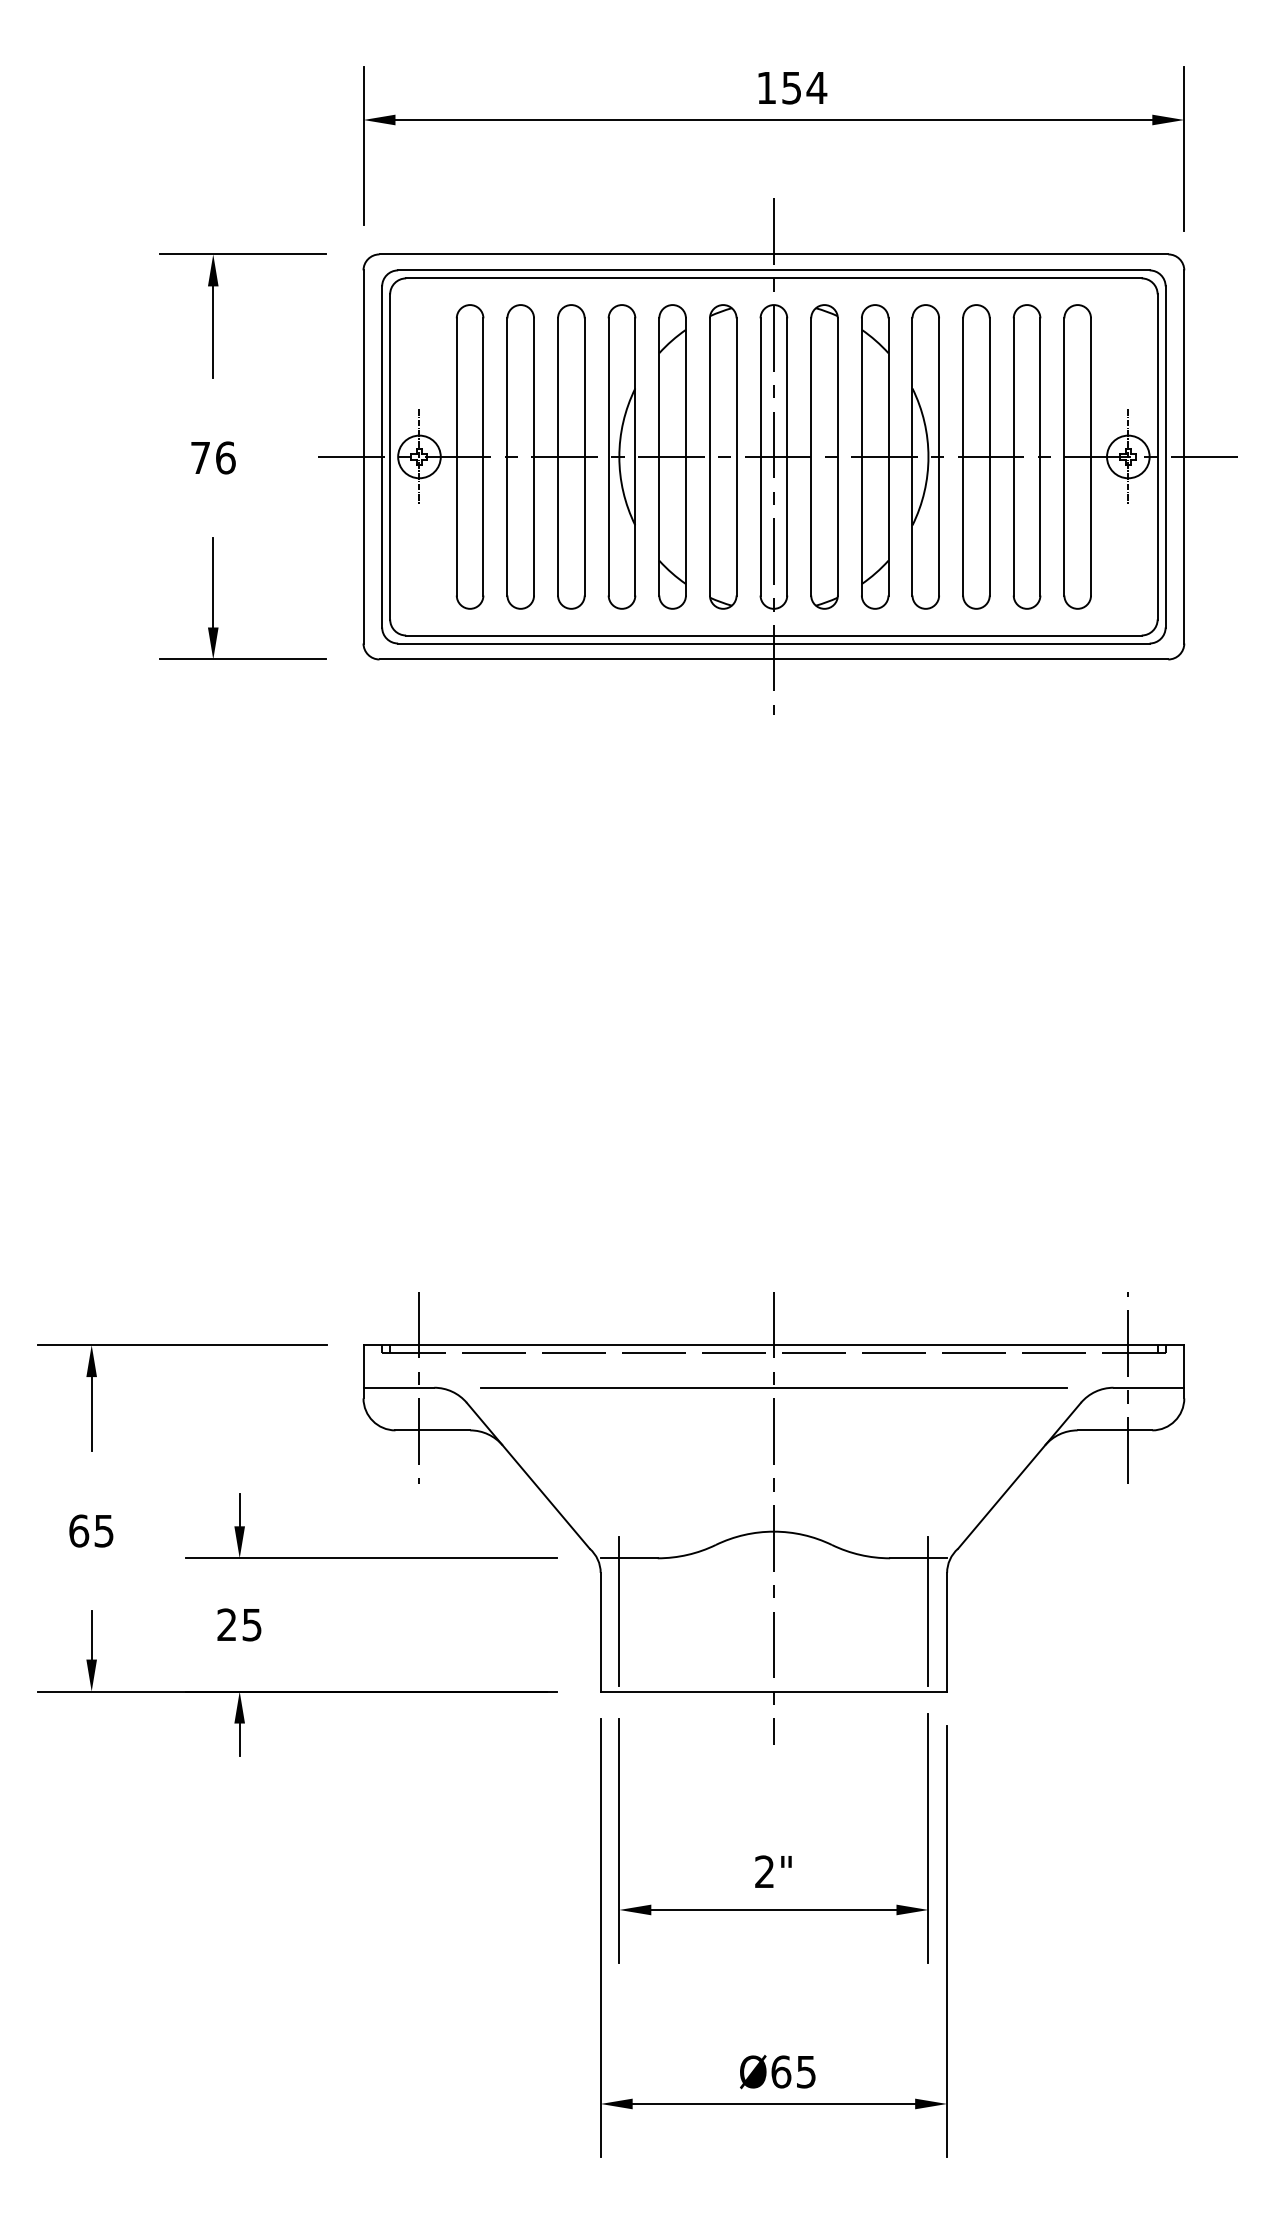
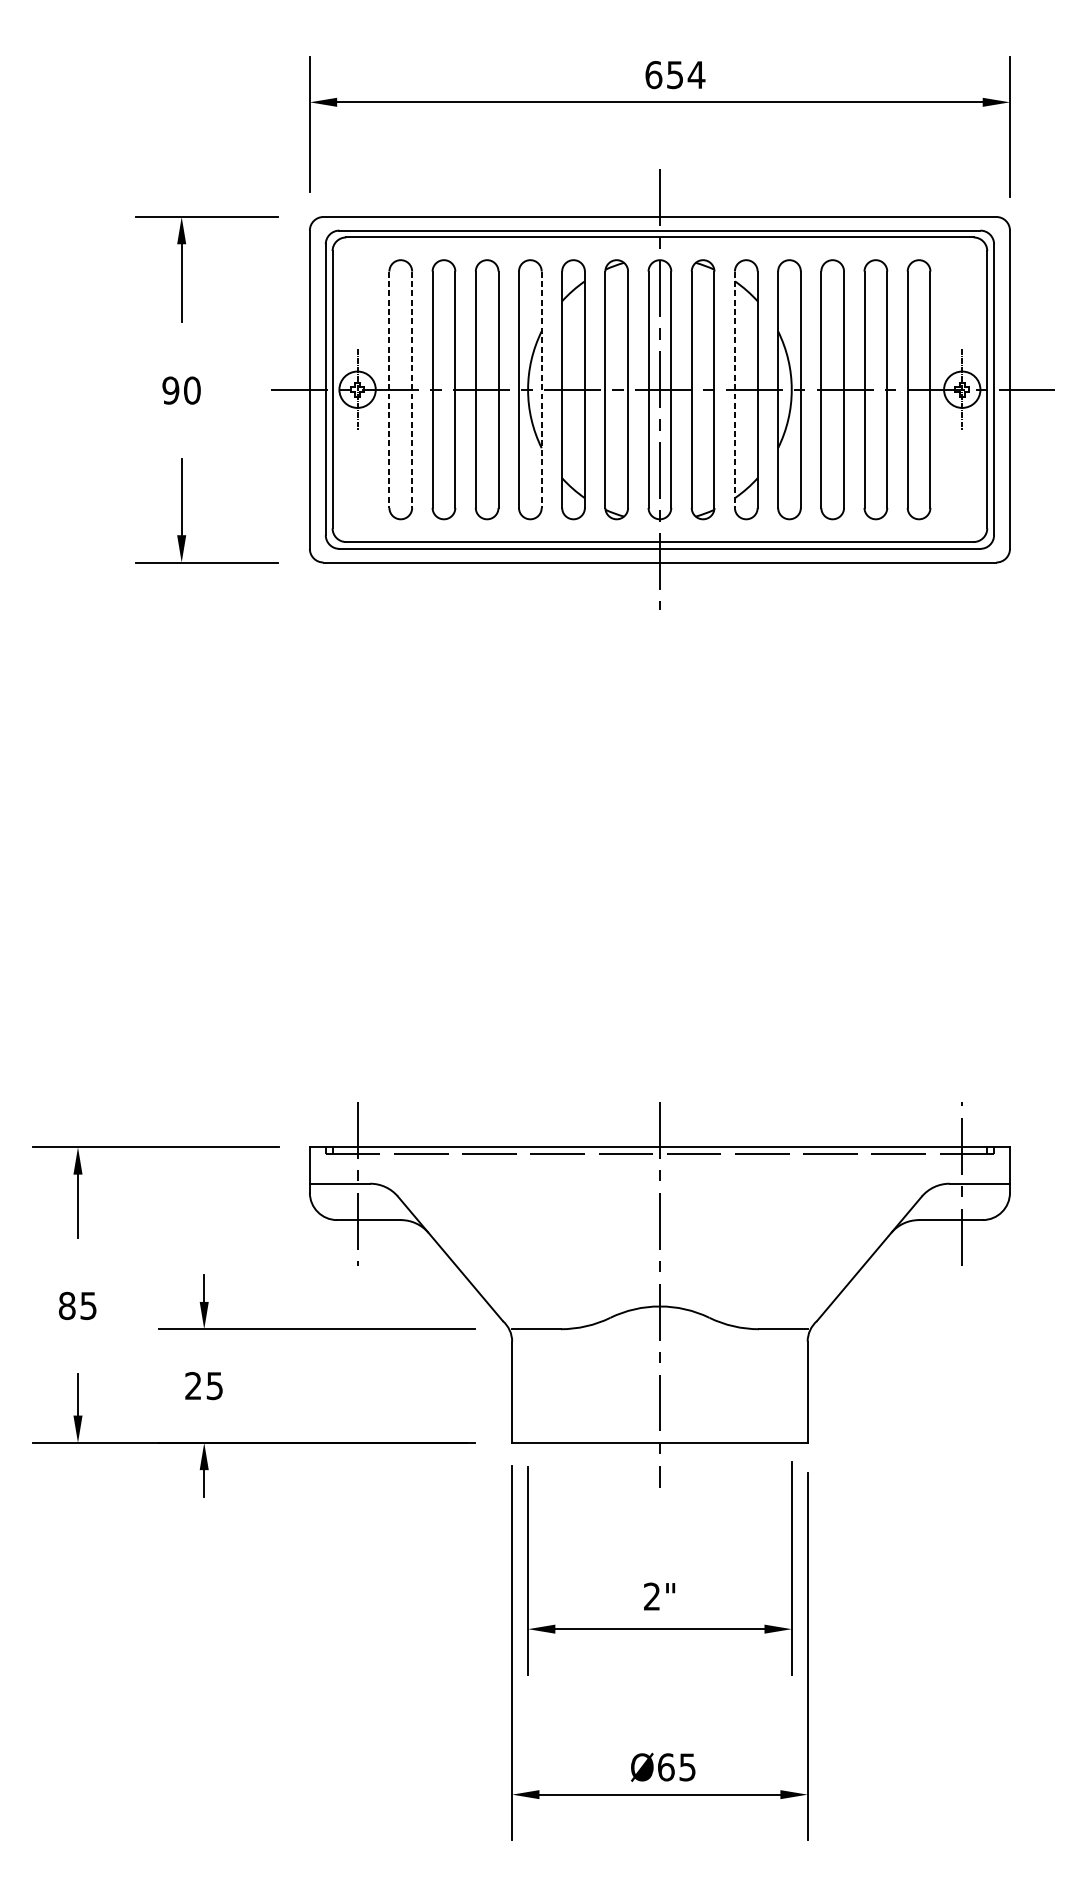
text: (766, 87) -> (653, 74), 154 -> 654
line: (456, 456) -> (389, 389), solid -> dashed
line: (483, 456) -> (412, 389), solid -> dashed
line: (635, 456) -> (541, 389), solid -> dashed
line: (861, 456) -> (734, 389), solid -> dashed
text: (212, 457) -> (181, 390), 76 -> 90
line: (773, 1387) -> (659, 1183), removed
text: (79, 1530) -> (67, 1305), 65 -> 85
line: (619, 1611) -> (528, 1374), removed
line: (928, 1611) -> (791, 1374), removed

